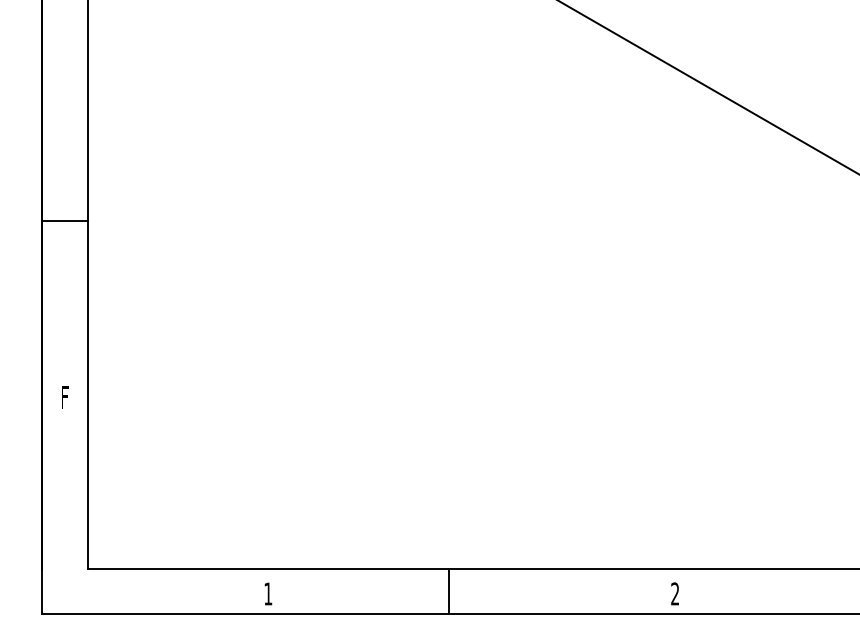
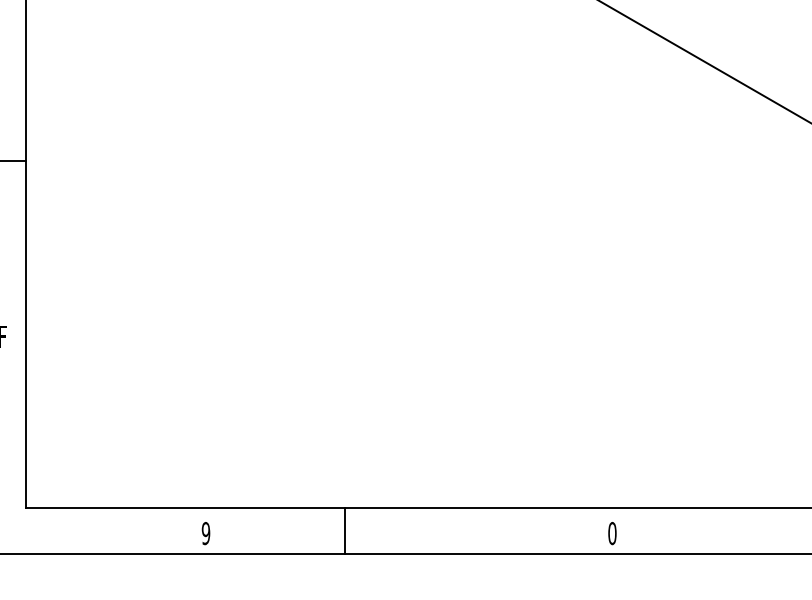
line: (449, 591) -> (345, 531), moved
text: (268, 593) -> (206, 533), 1 -> 9
text: (675, 593) -> (612, 533), 2 -> 0

